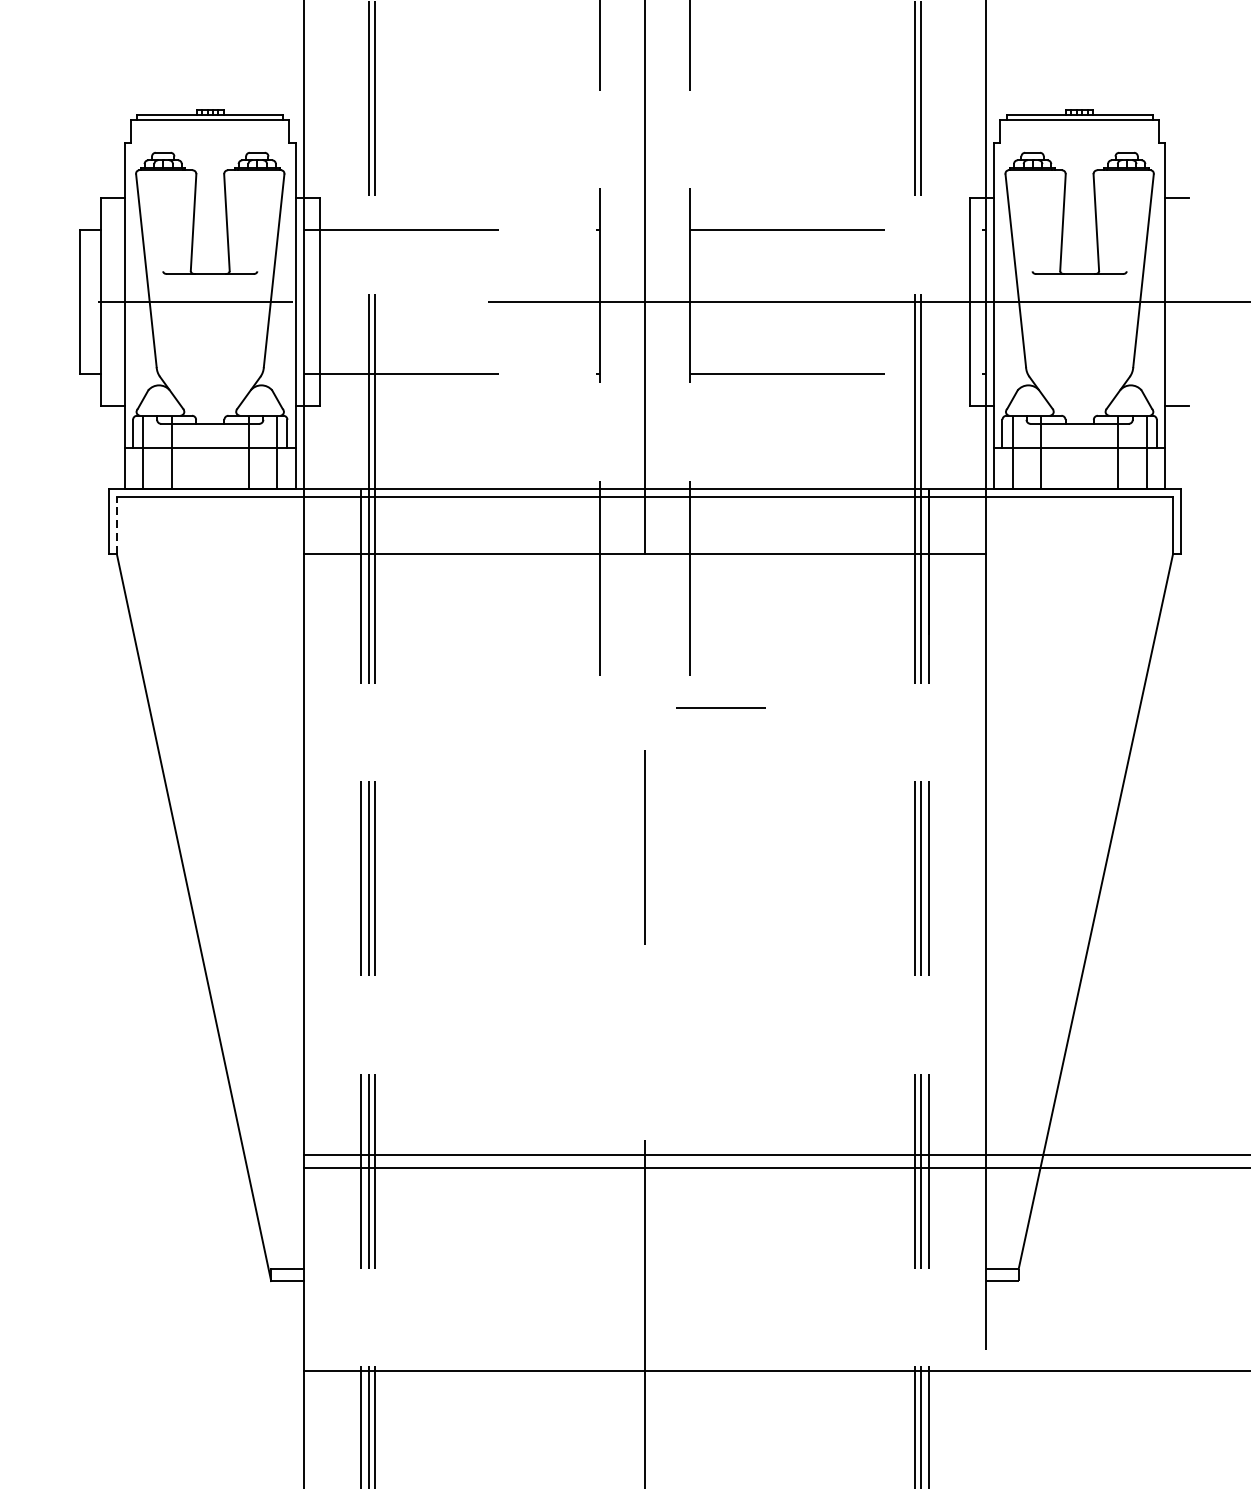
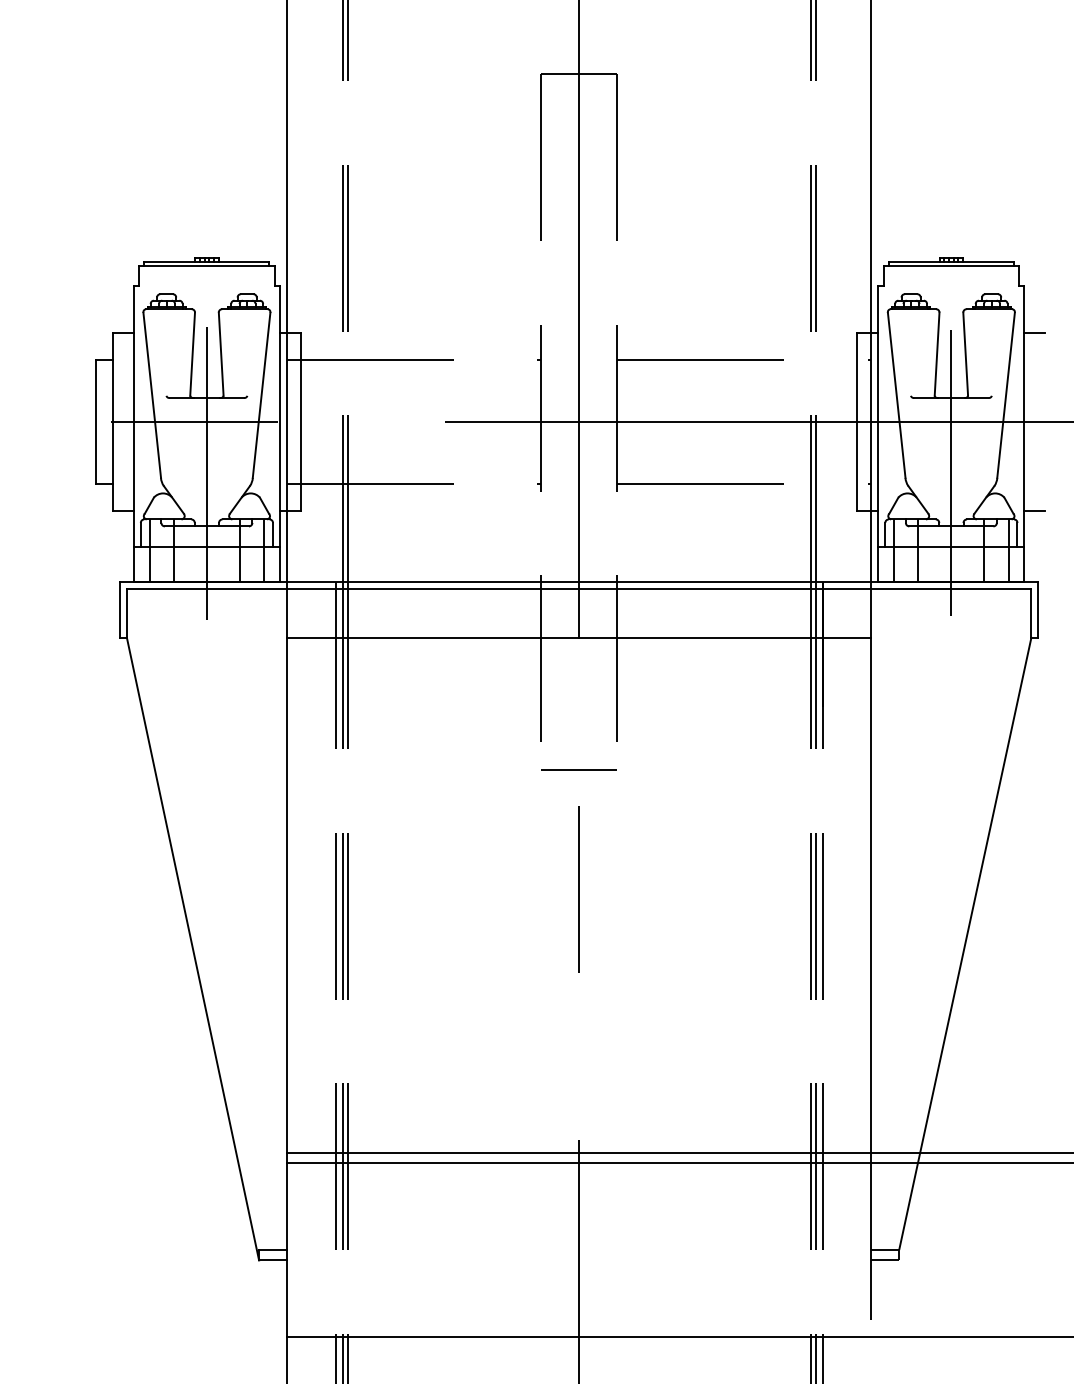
line: (209, 360) -> (206, 472), added
line: (1079, 360) -> (951, 472), added
line: (116, 524) -> (126, 612), dashed -> solid
line: (720, 707) -> (578, 769), moved

